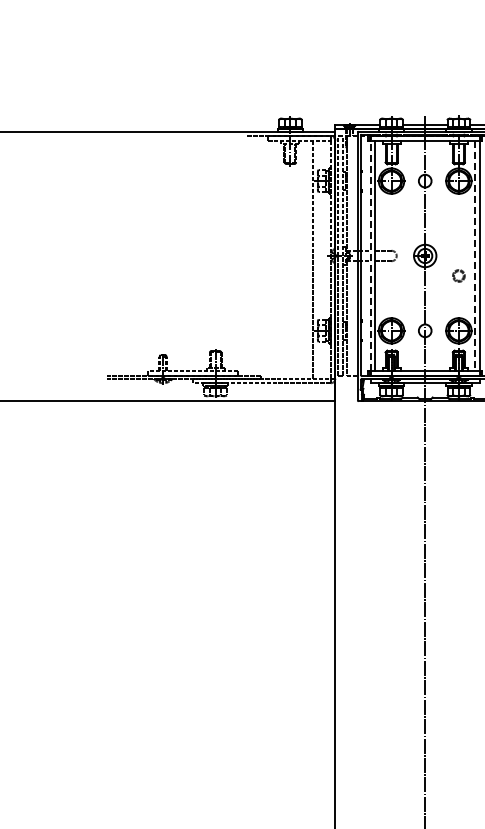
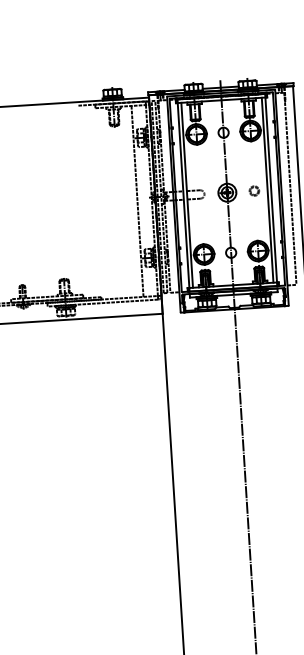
line: (370, 253) -> (183, 193), dashed -> solid
line: (475, 256) -> (267, 190), dashed -> solid
circle: (458, 275) -> (254, 190), moved

